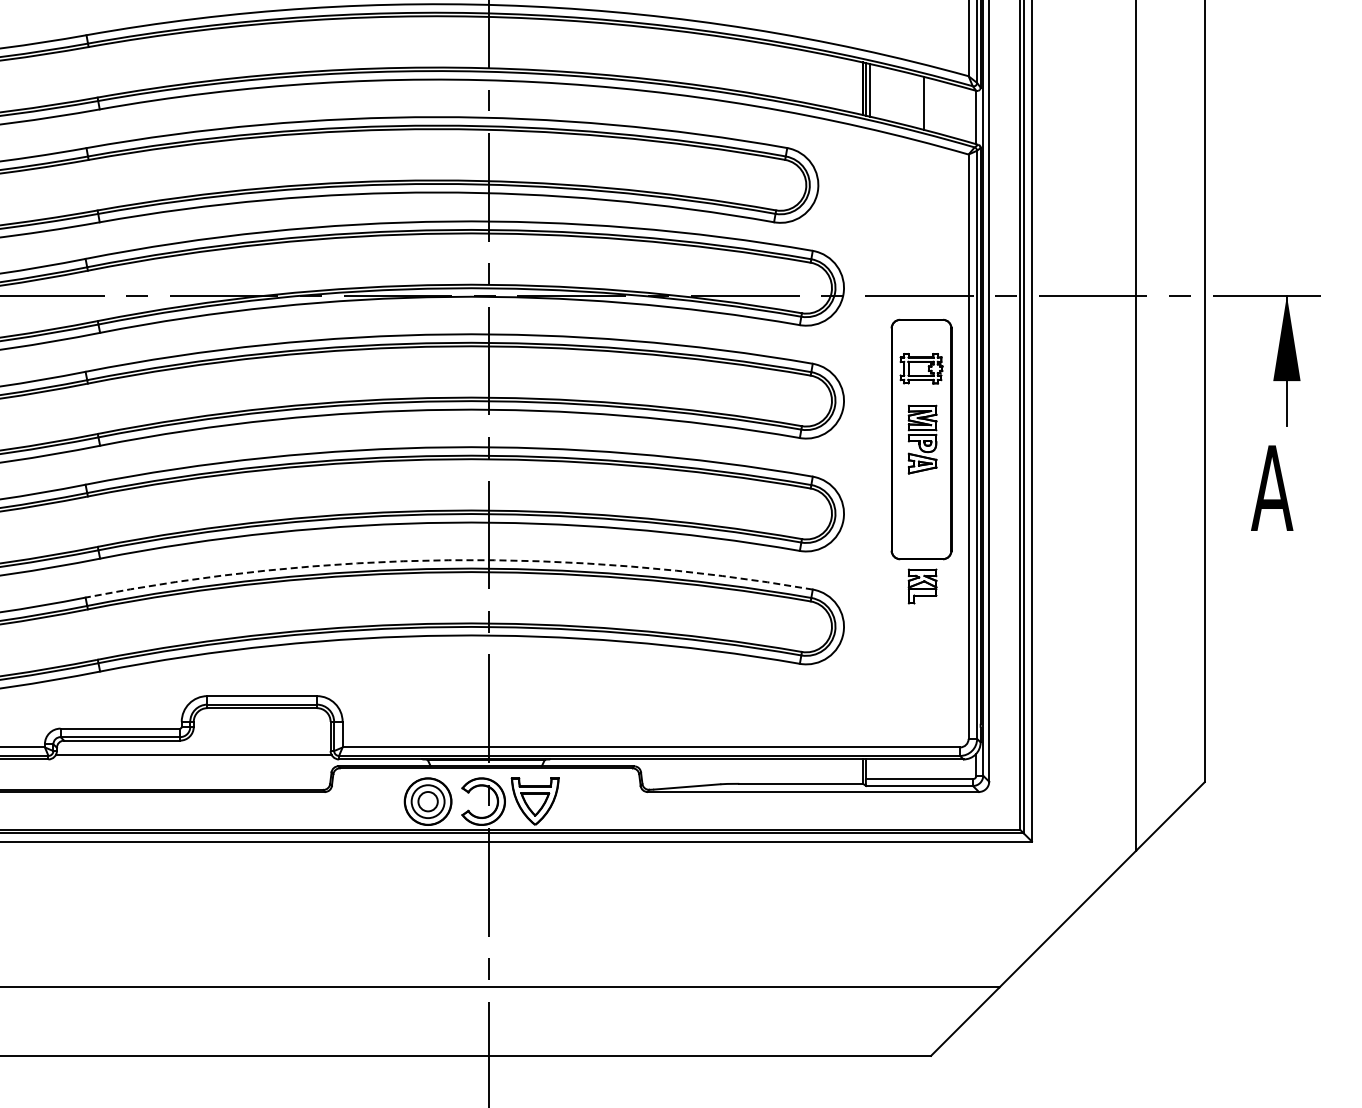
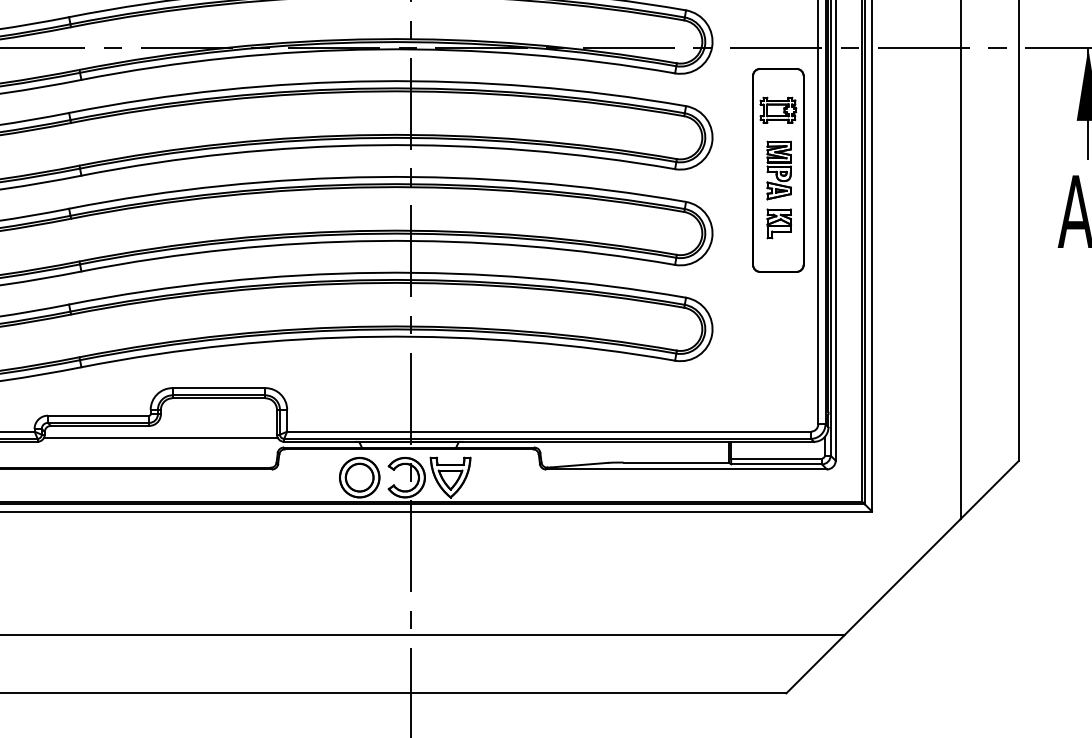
arc: (448, 560) -> (376, 273), dashed -> solid
part: (922, 586) -> (779, 223), moved
circle: (427, 801) -> (359, 477), size x1.67

